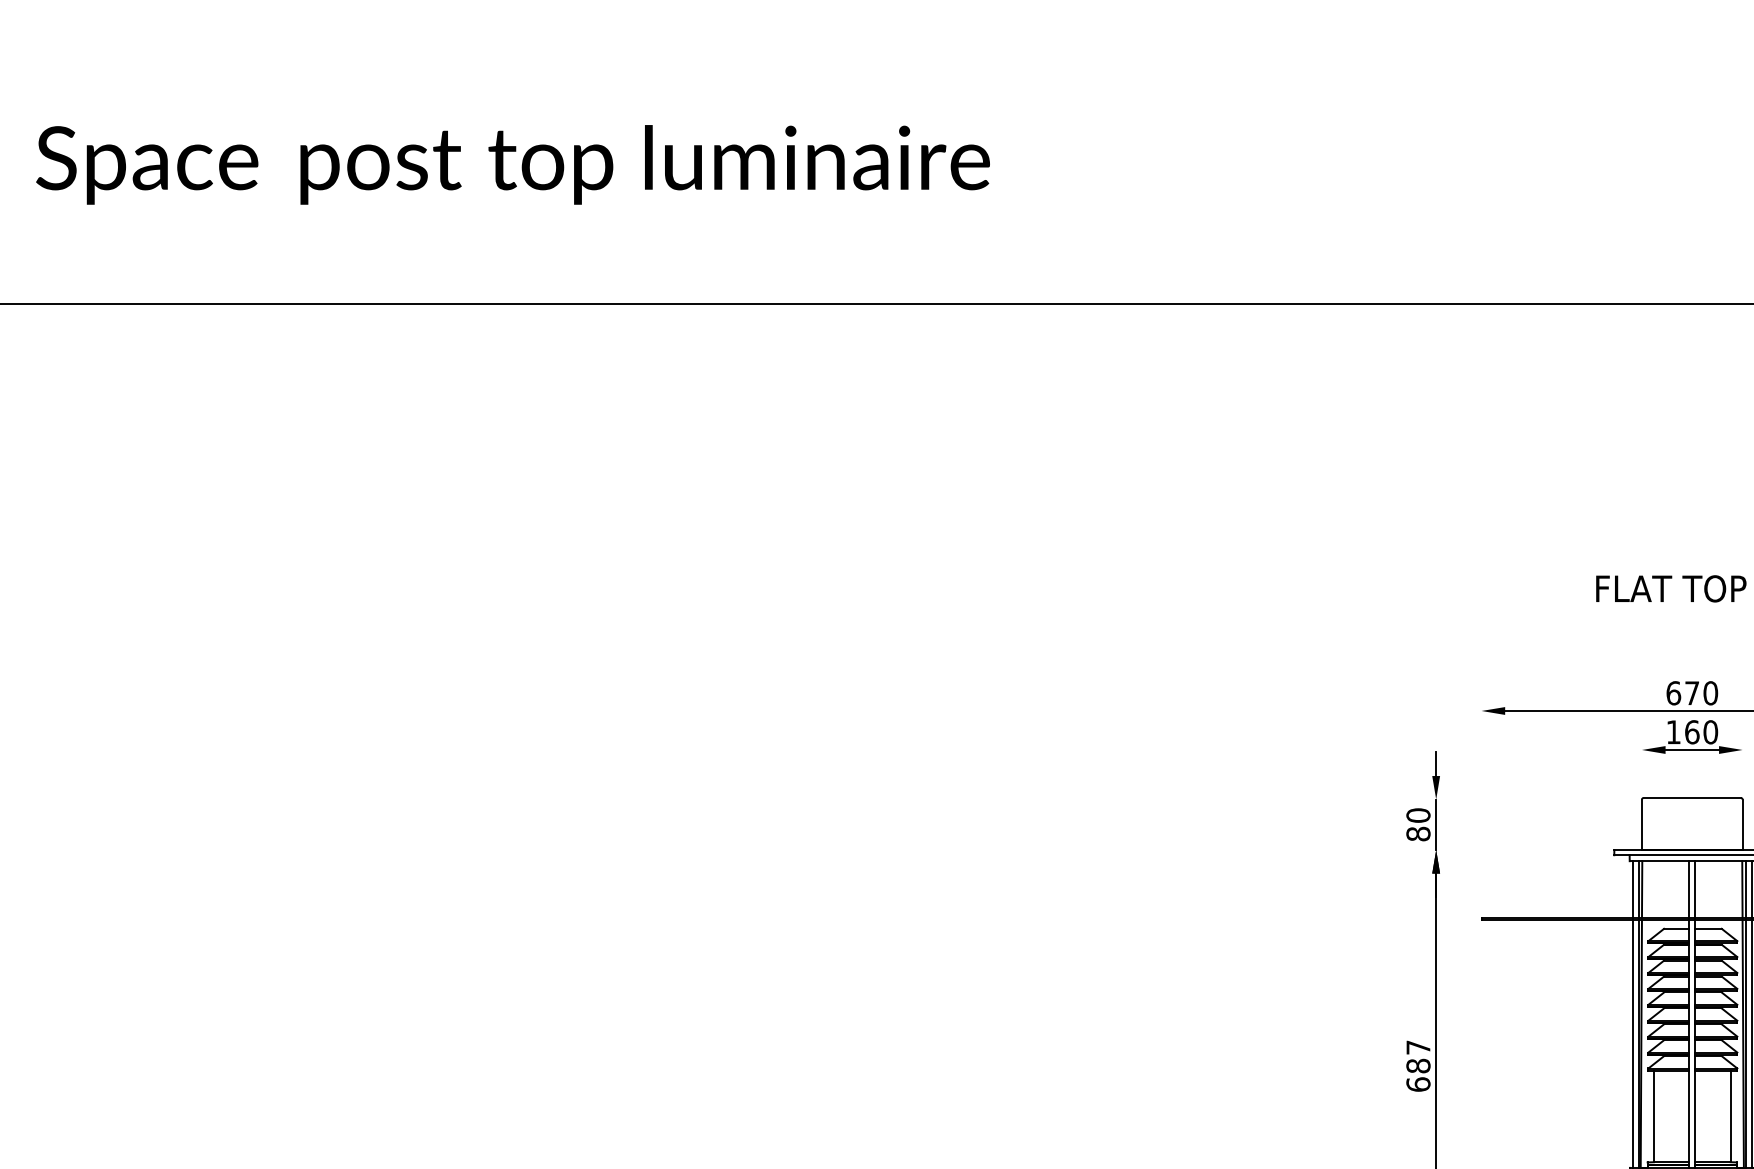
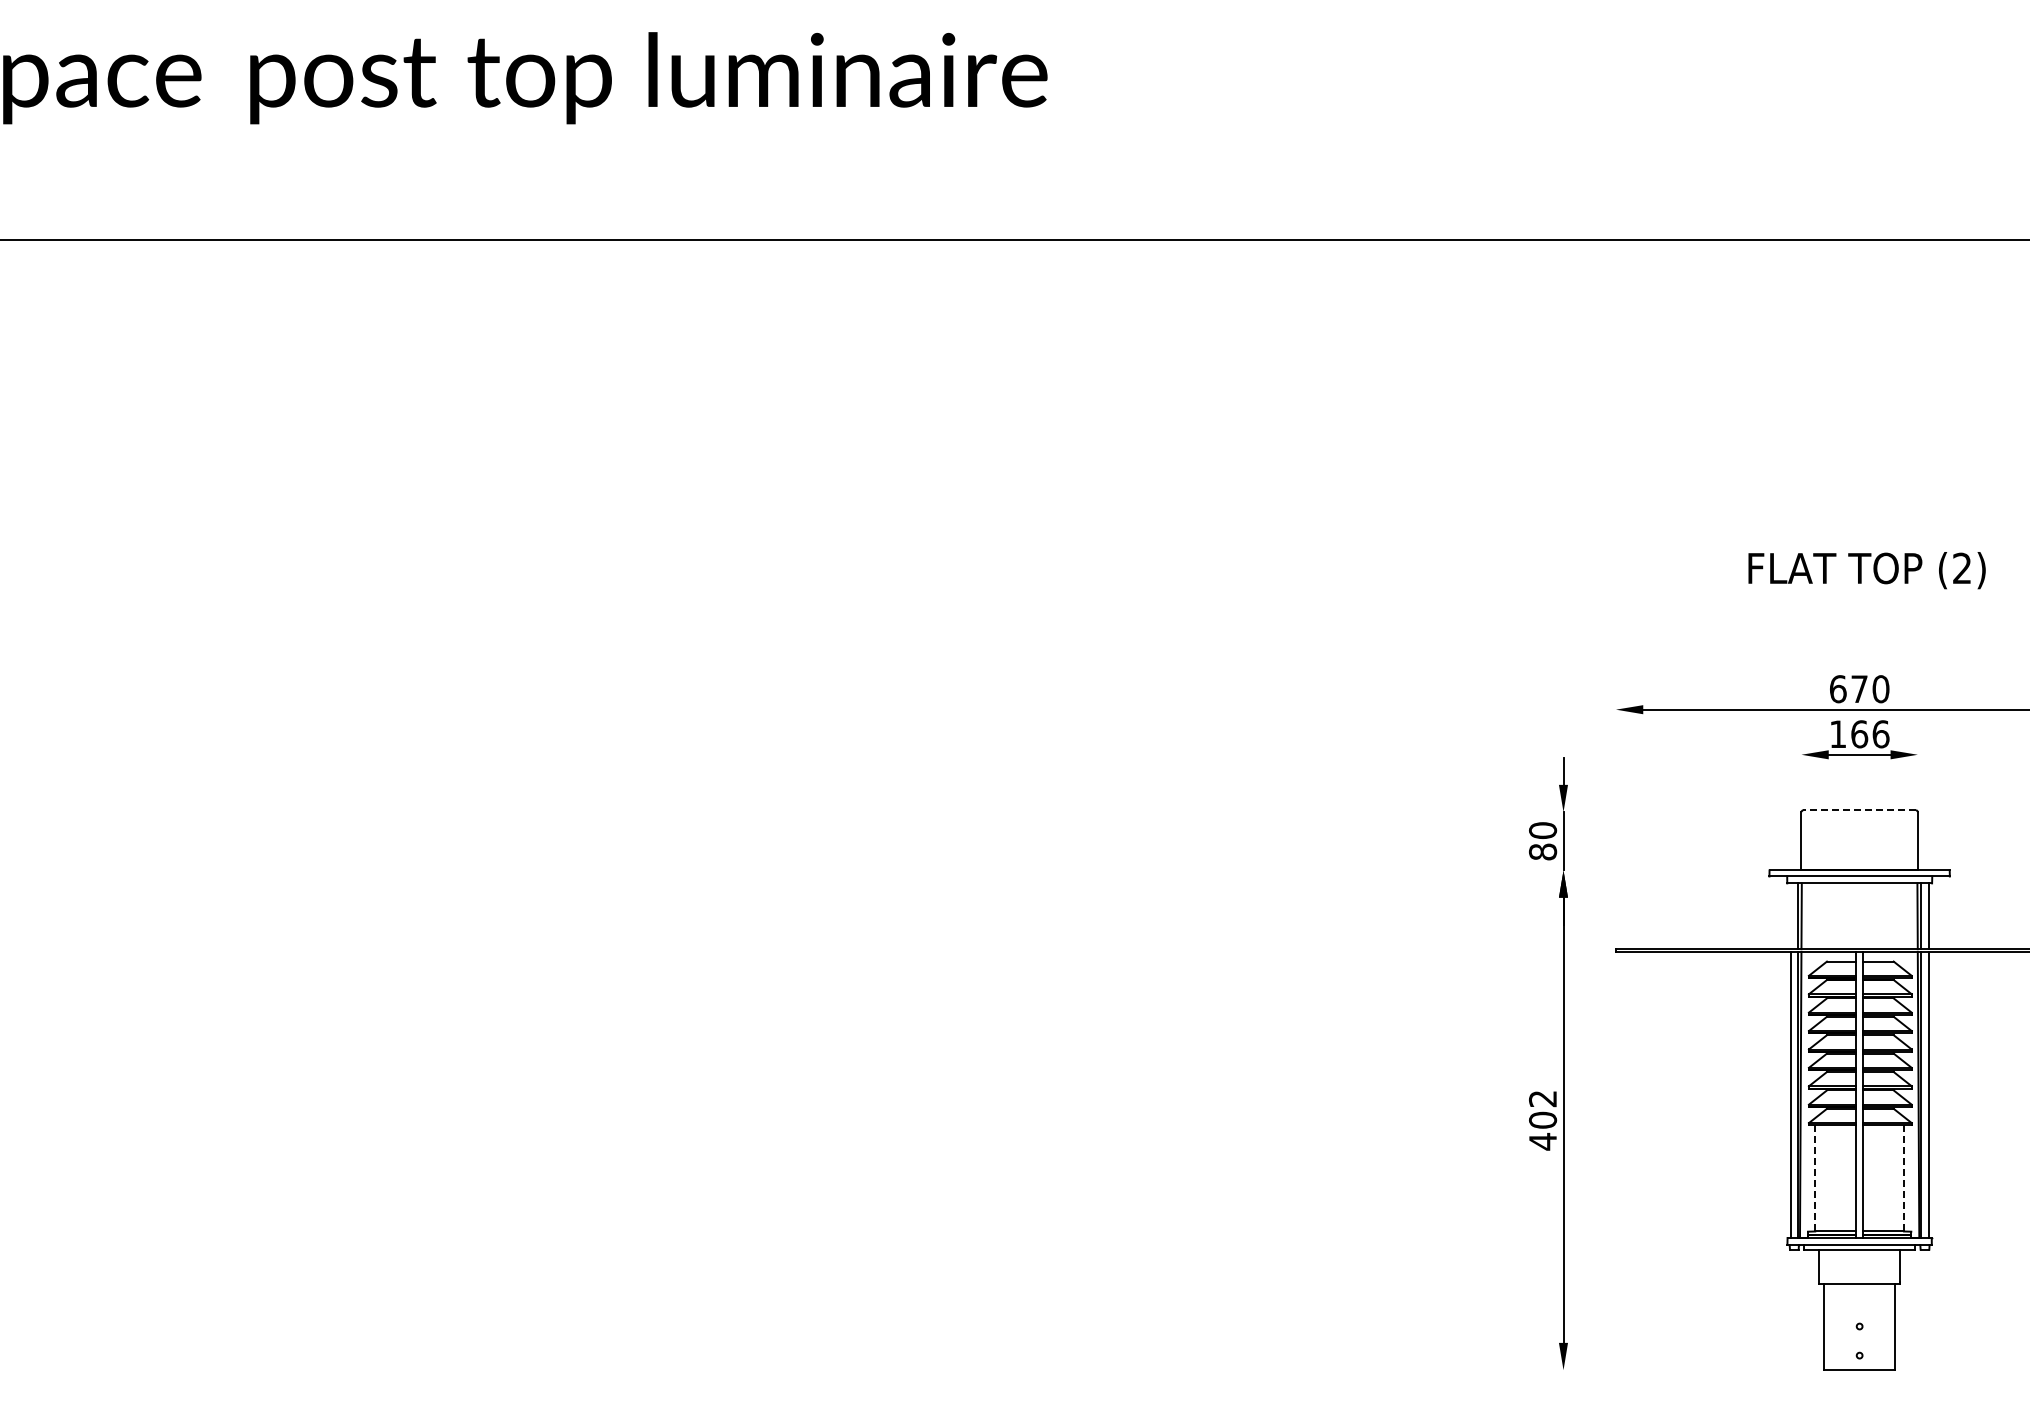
text: (1710, 732) -> (1880, 734), 160 -> 166
line: (1692, 798) -> (1859, 810), solid -> dashed
line: (1632, 888) -> (1790, 915), removed
line: (1689, 888) -> (1856, 915), removed
line: (1695, 888) -> (1863, 915), removed
text: (1418, 1066) -> (1543, 1120), 687 -> 402
line: (1654, 1116) -> (1815, 1178), solid -> dashed
line: (1731, 1116) -> (1904, 1178), solid -> dashed

